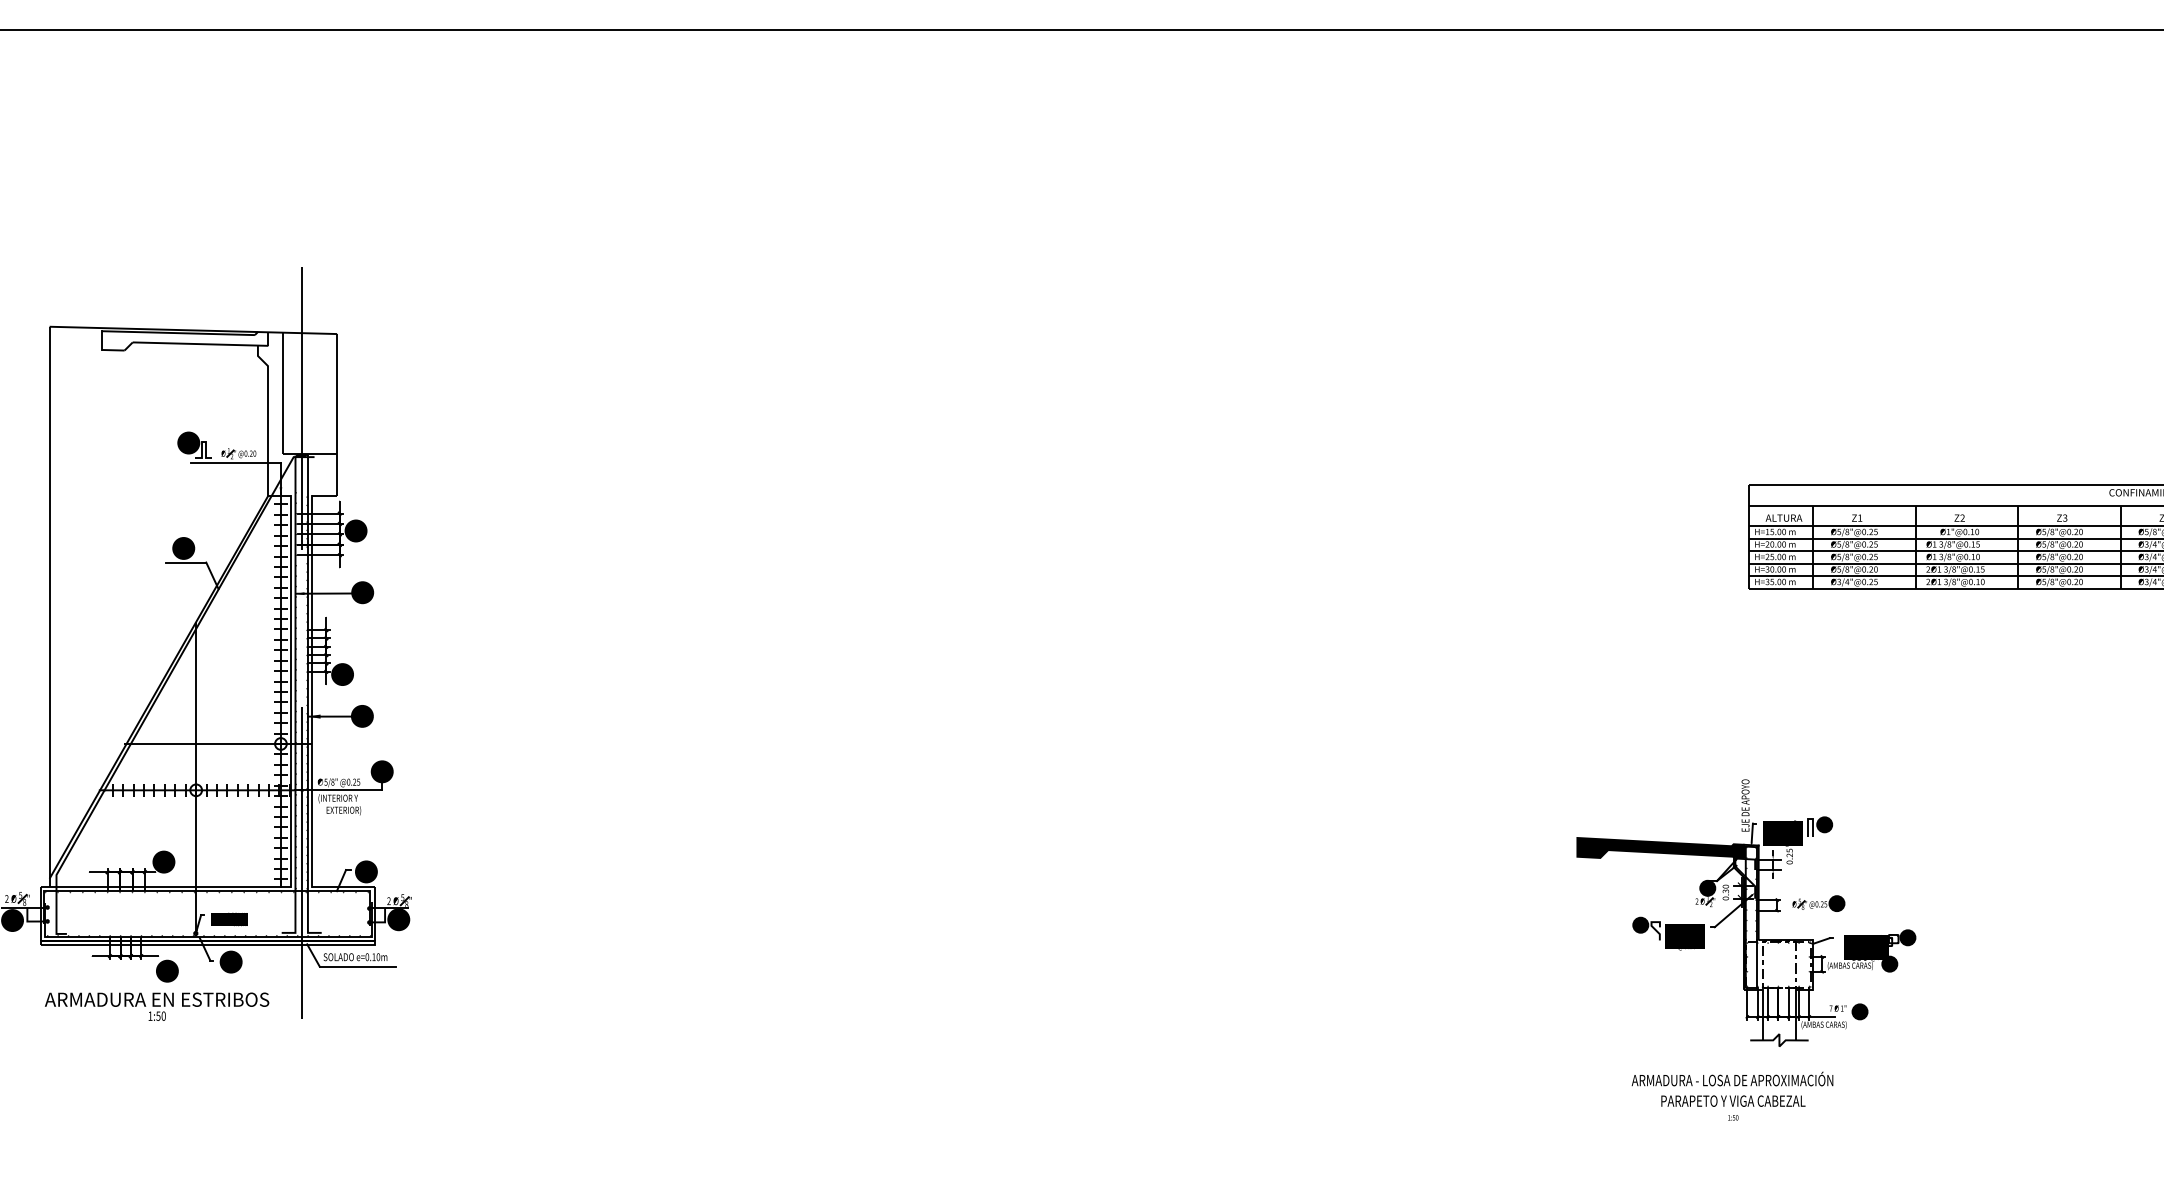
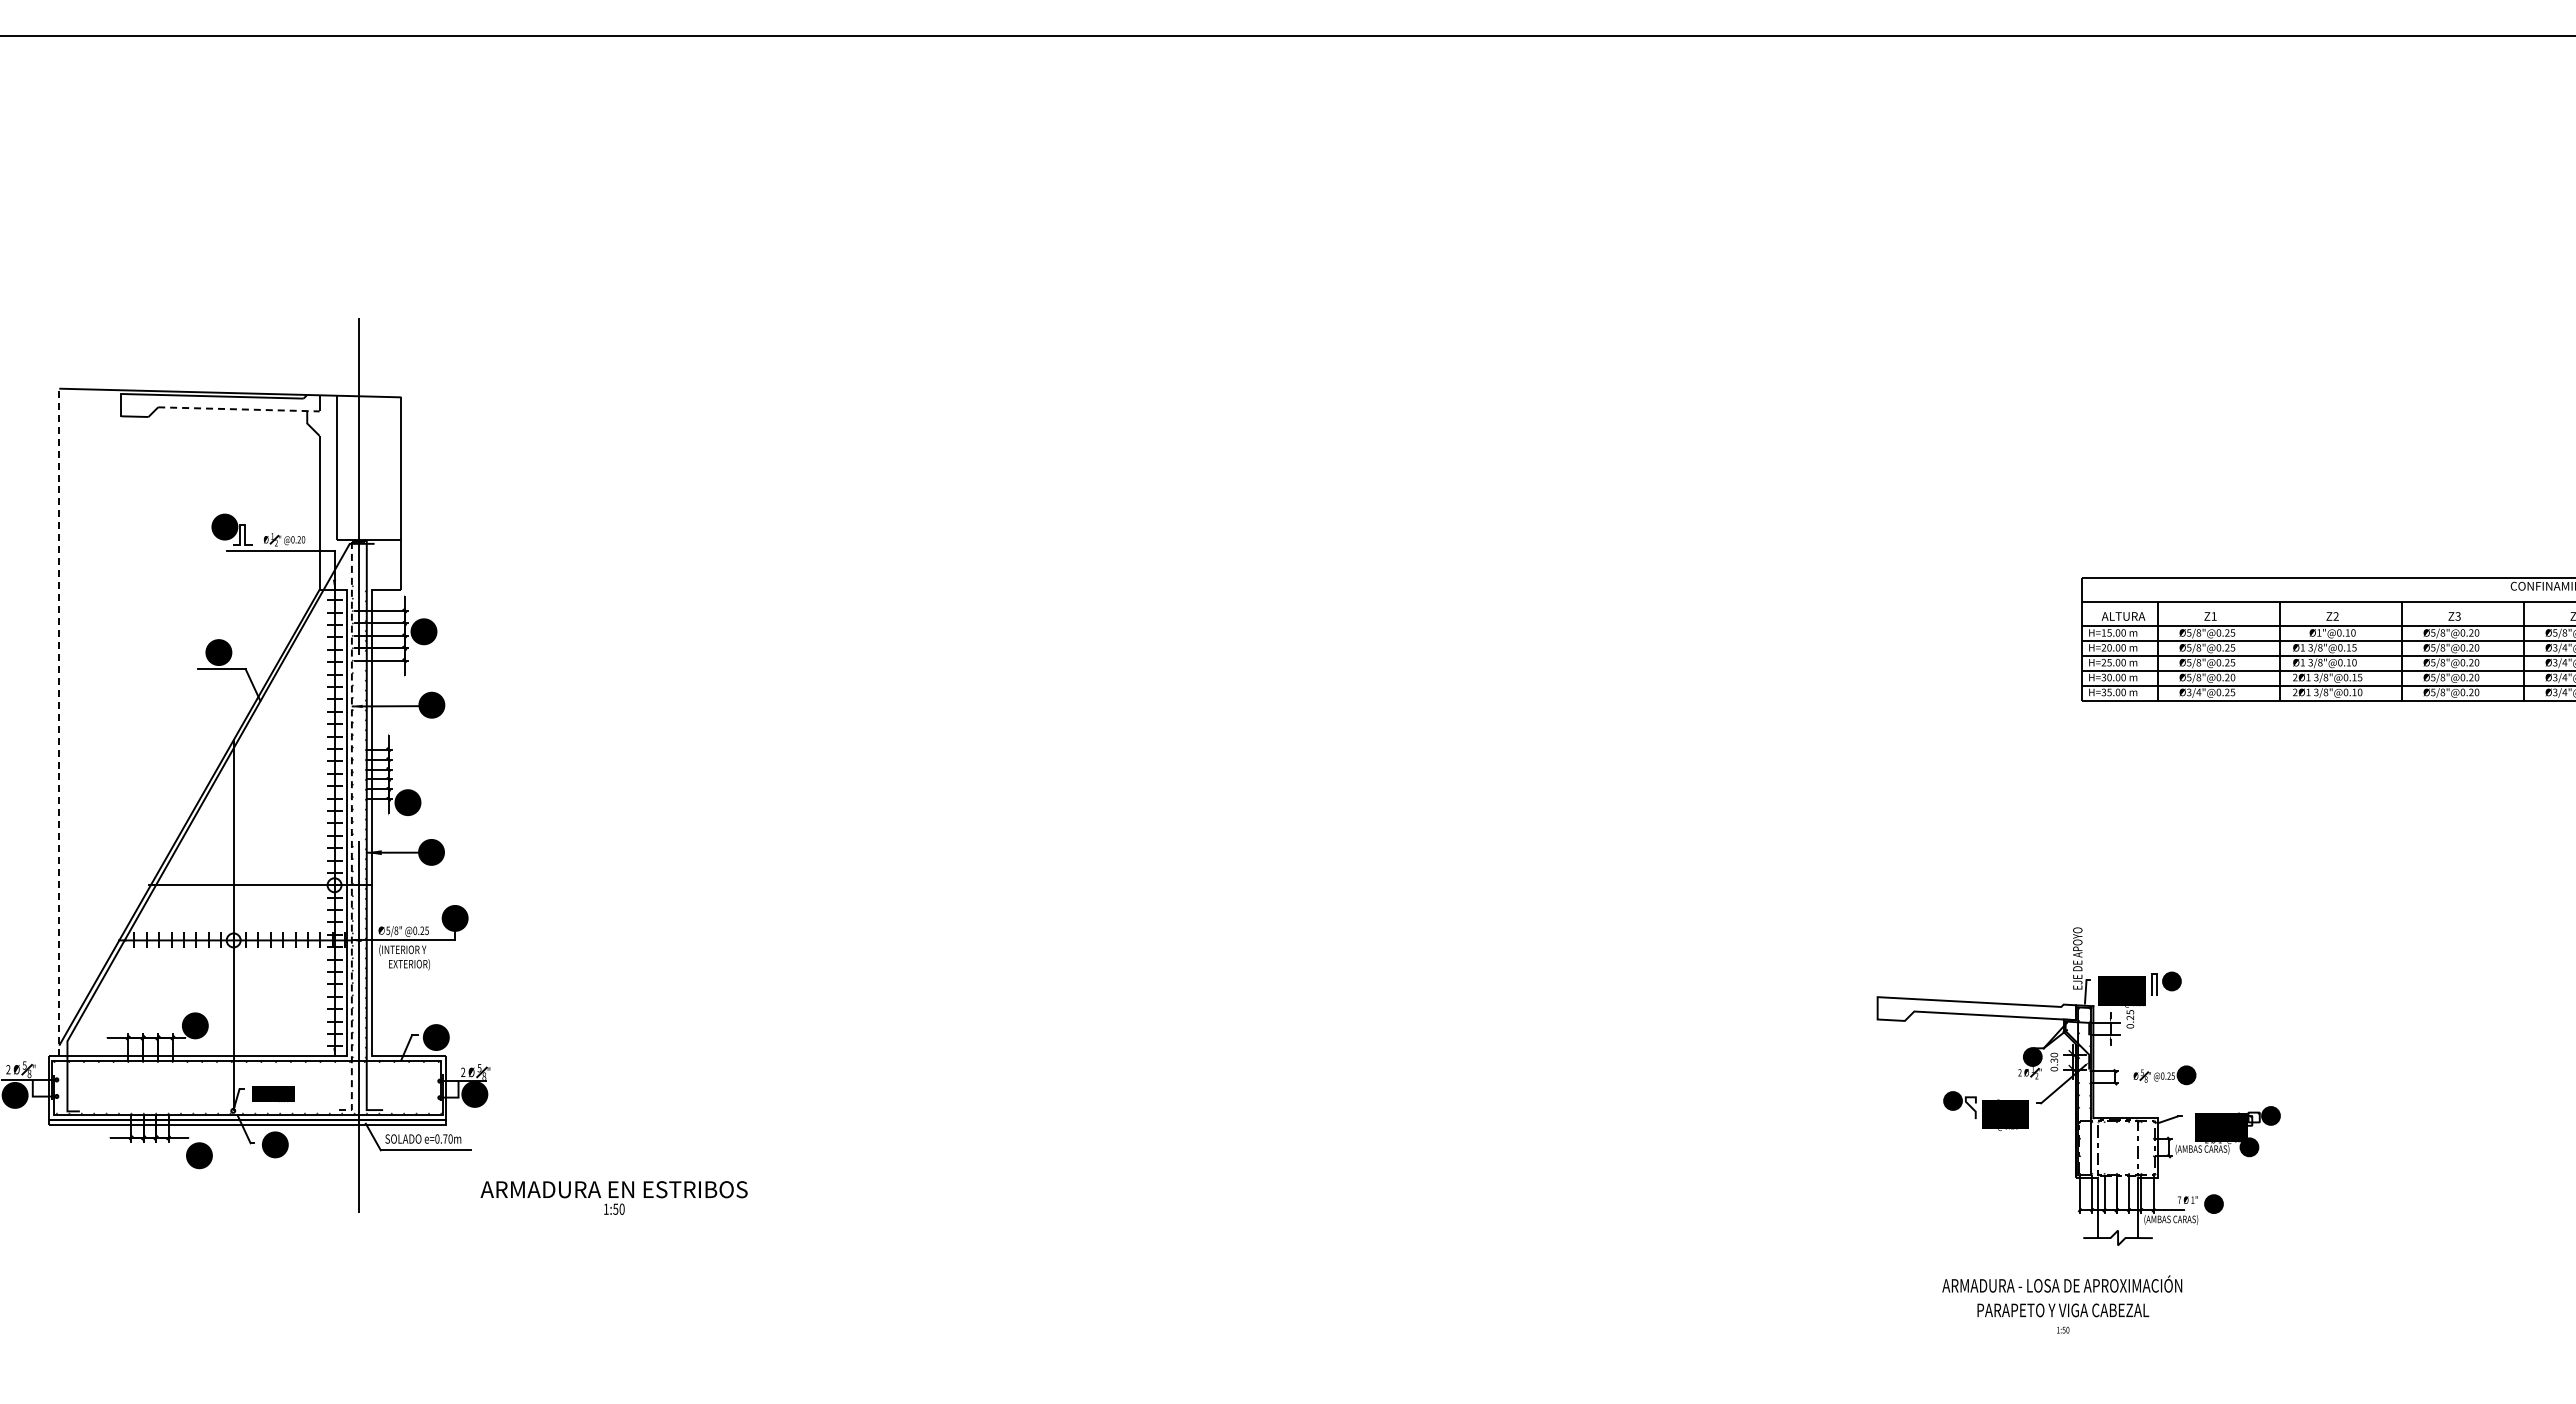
line: (200, 344) -> (238, 409), solid -> dashed
line: (49, 606) -> (59, 721), solid -> dashed
line: (295, 702) -> (351, 835), solid -> dashed
fill: (1660, 847) -> (1976, 1008), removed
text: (374, 956) -> (445, 1138), e=0.10m -> e=0.70m
text: (156, 1006) -> (613, 1197), moved

